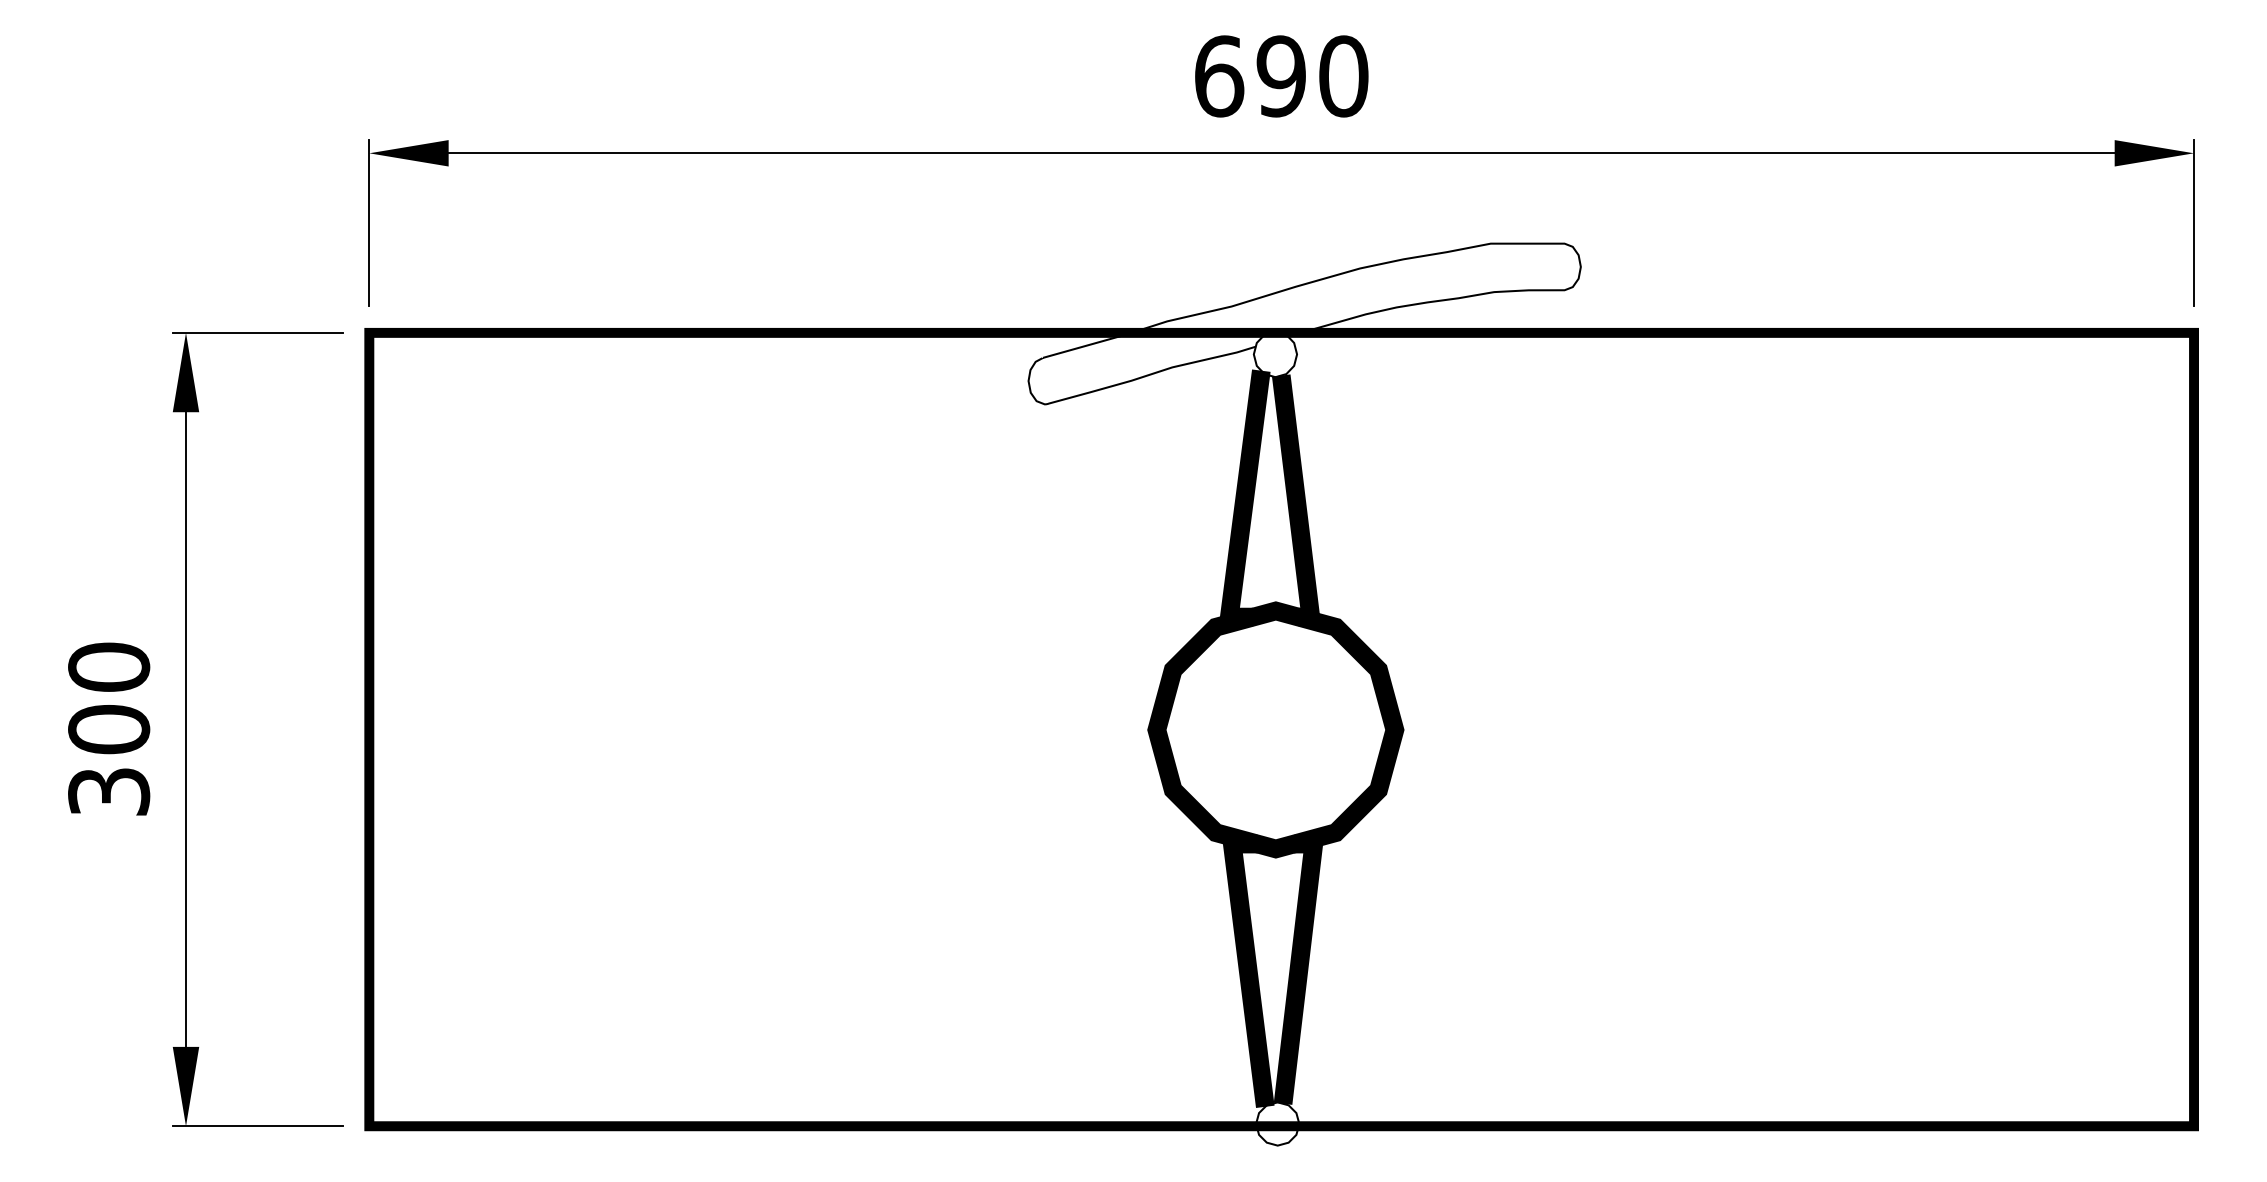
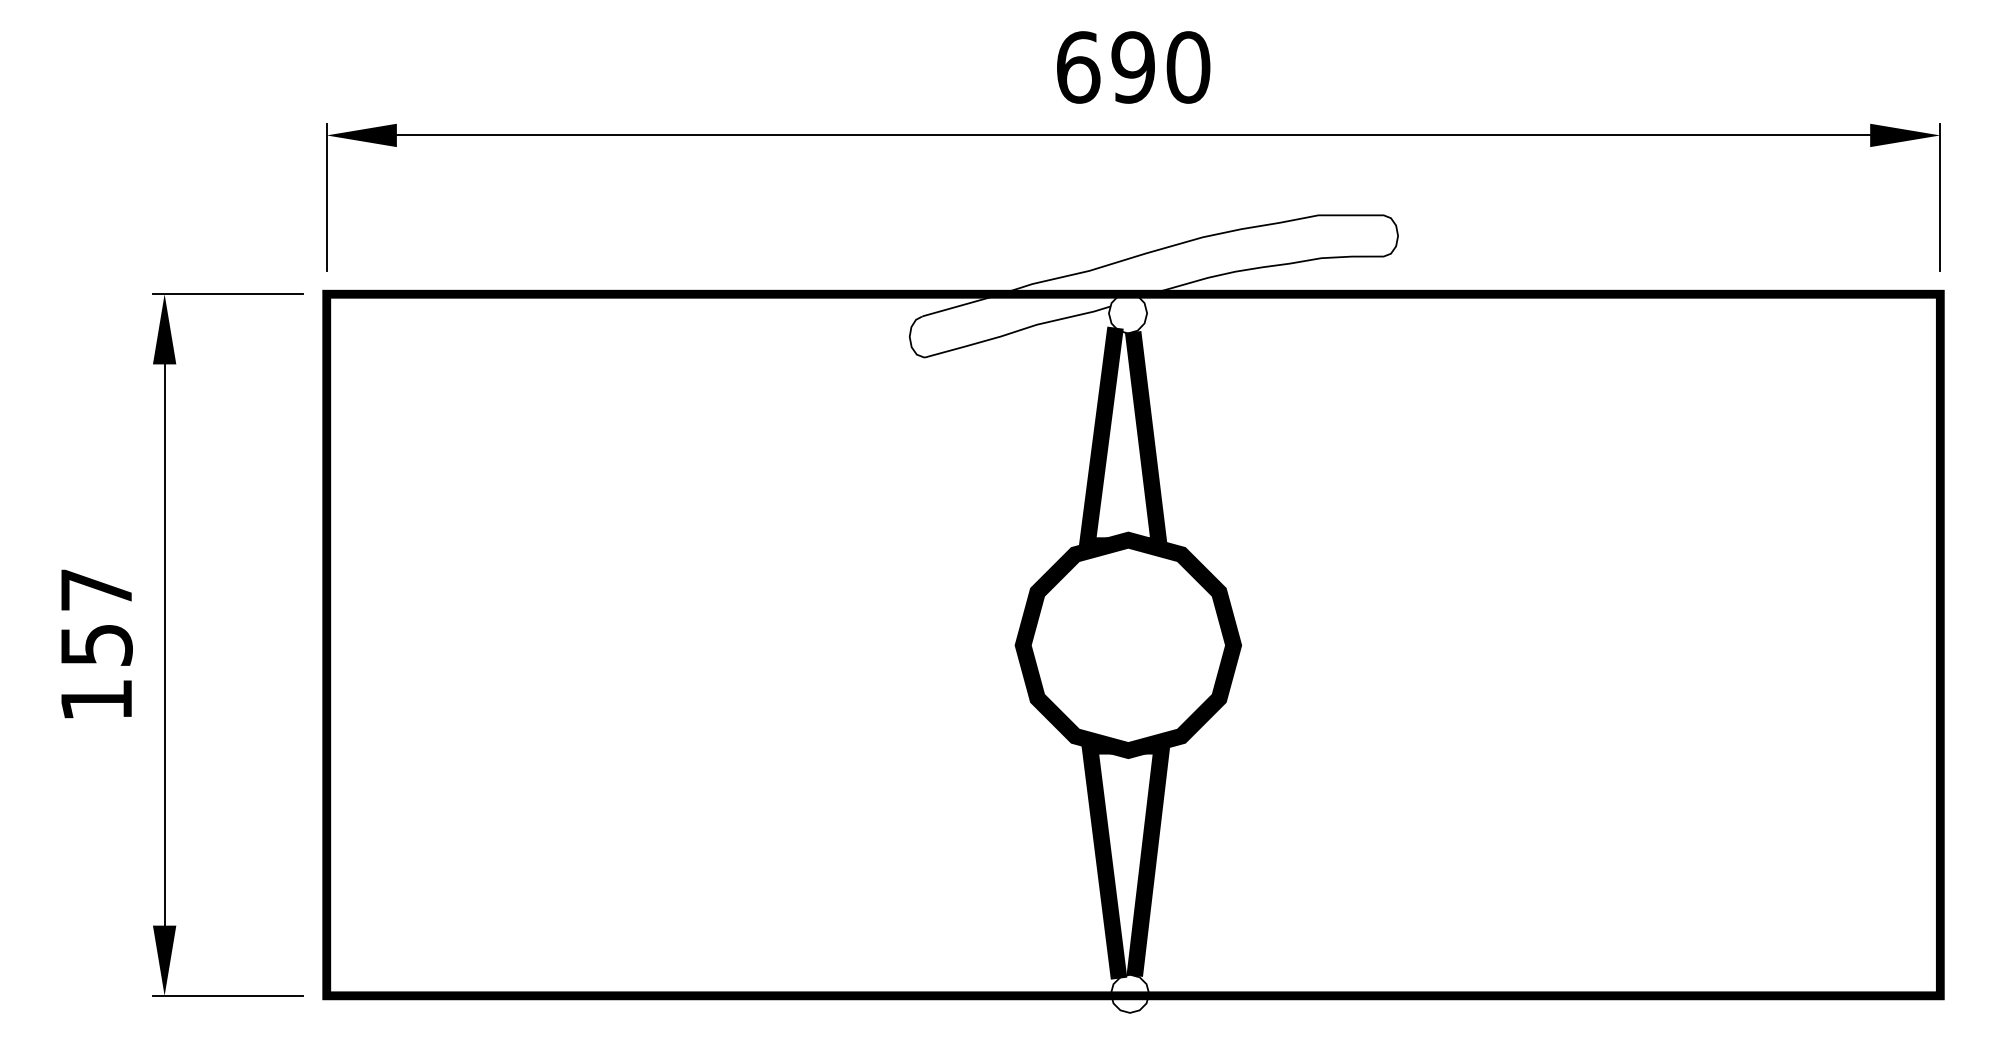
text: (109, 728) -> (96, 644), 300 -> 157

